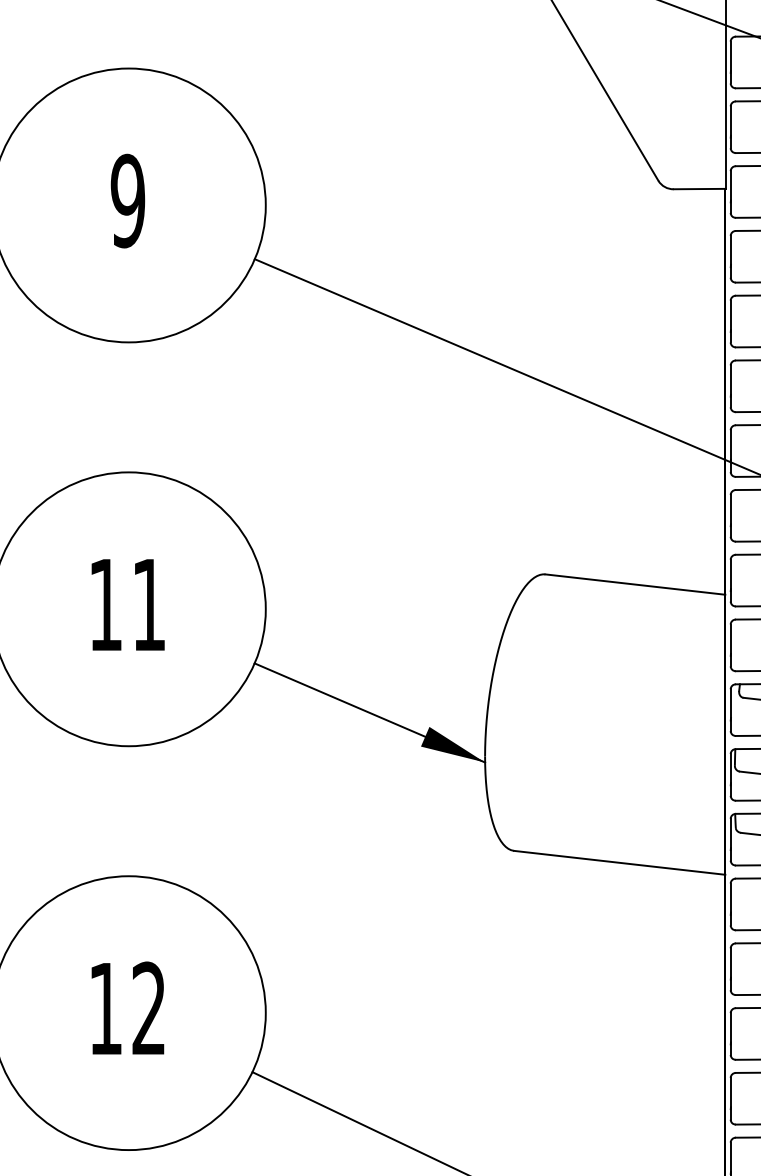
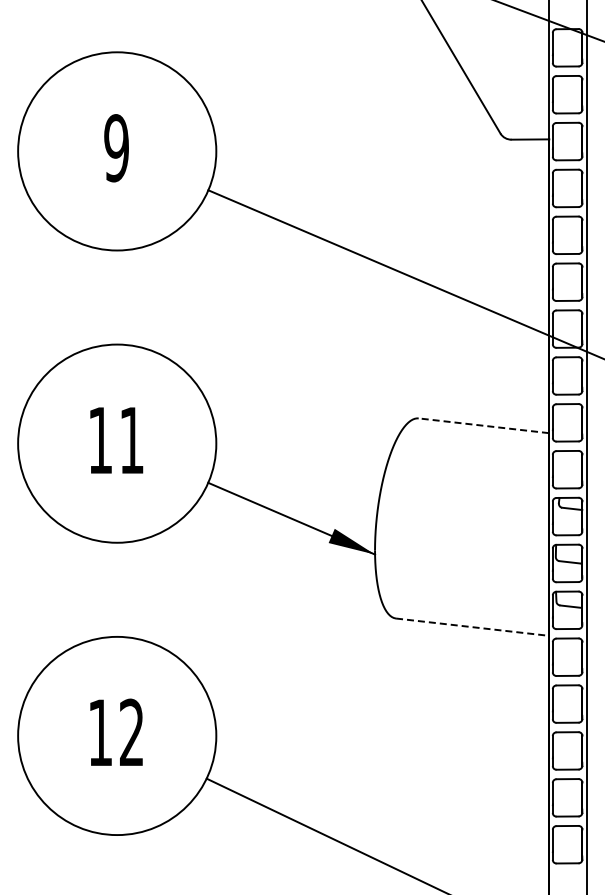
line: (634, 584) -> (483, 425), solid -> dashed
line: (619, 863) -> (472, 627), solid -> dashed

